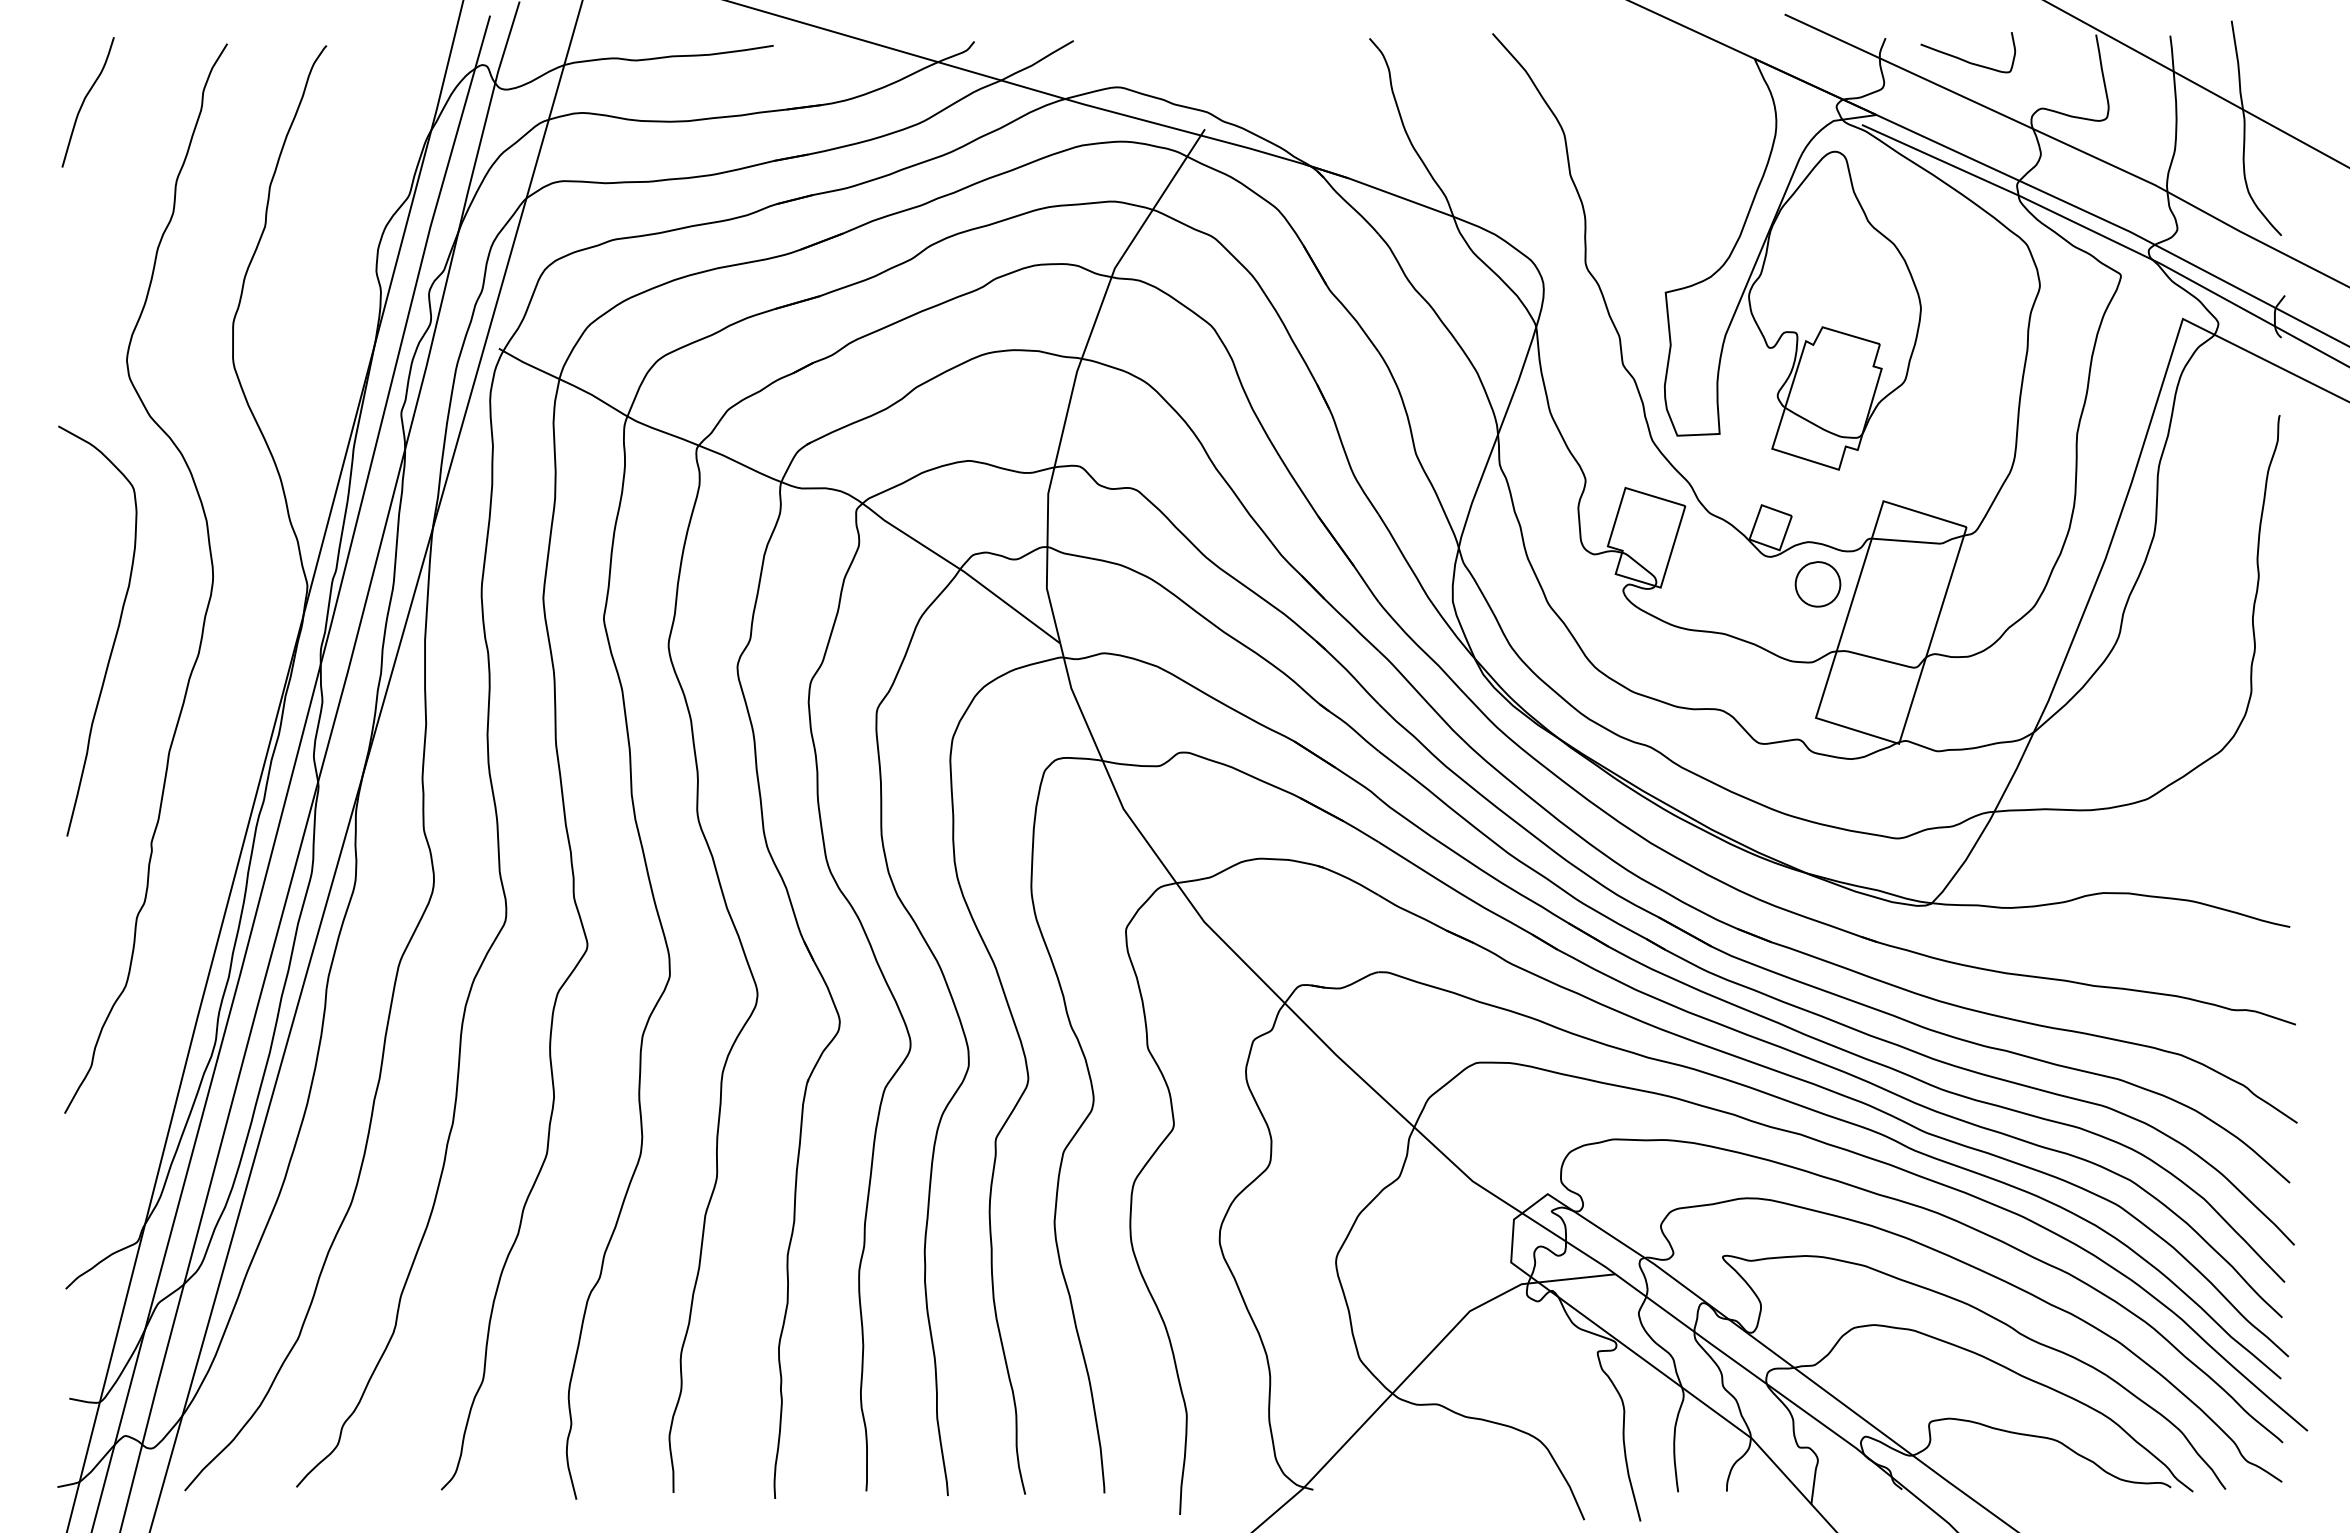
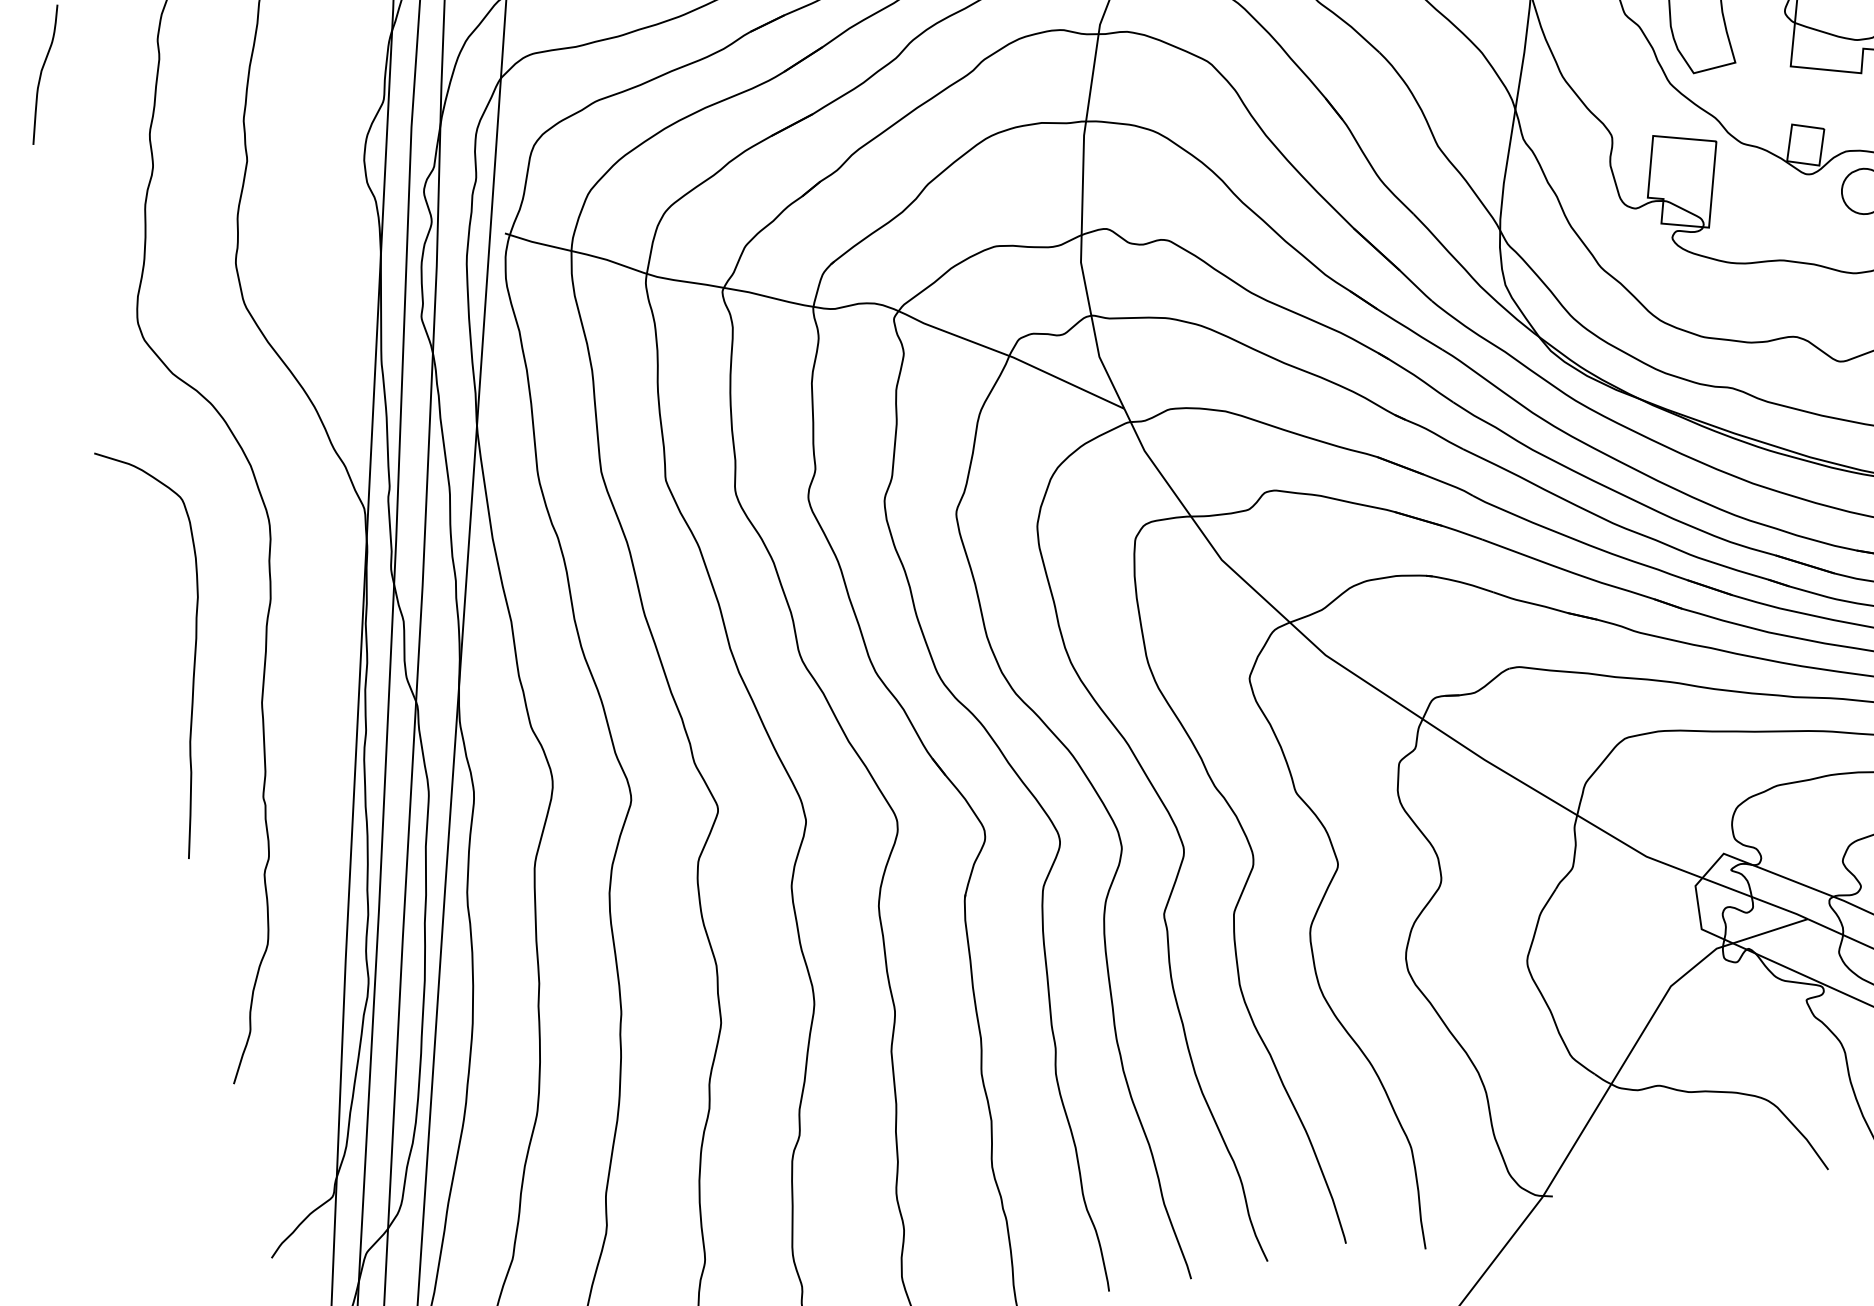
curve: (115, 633) -> (194, 647), moved

